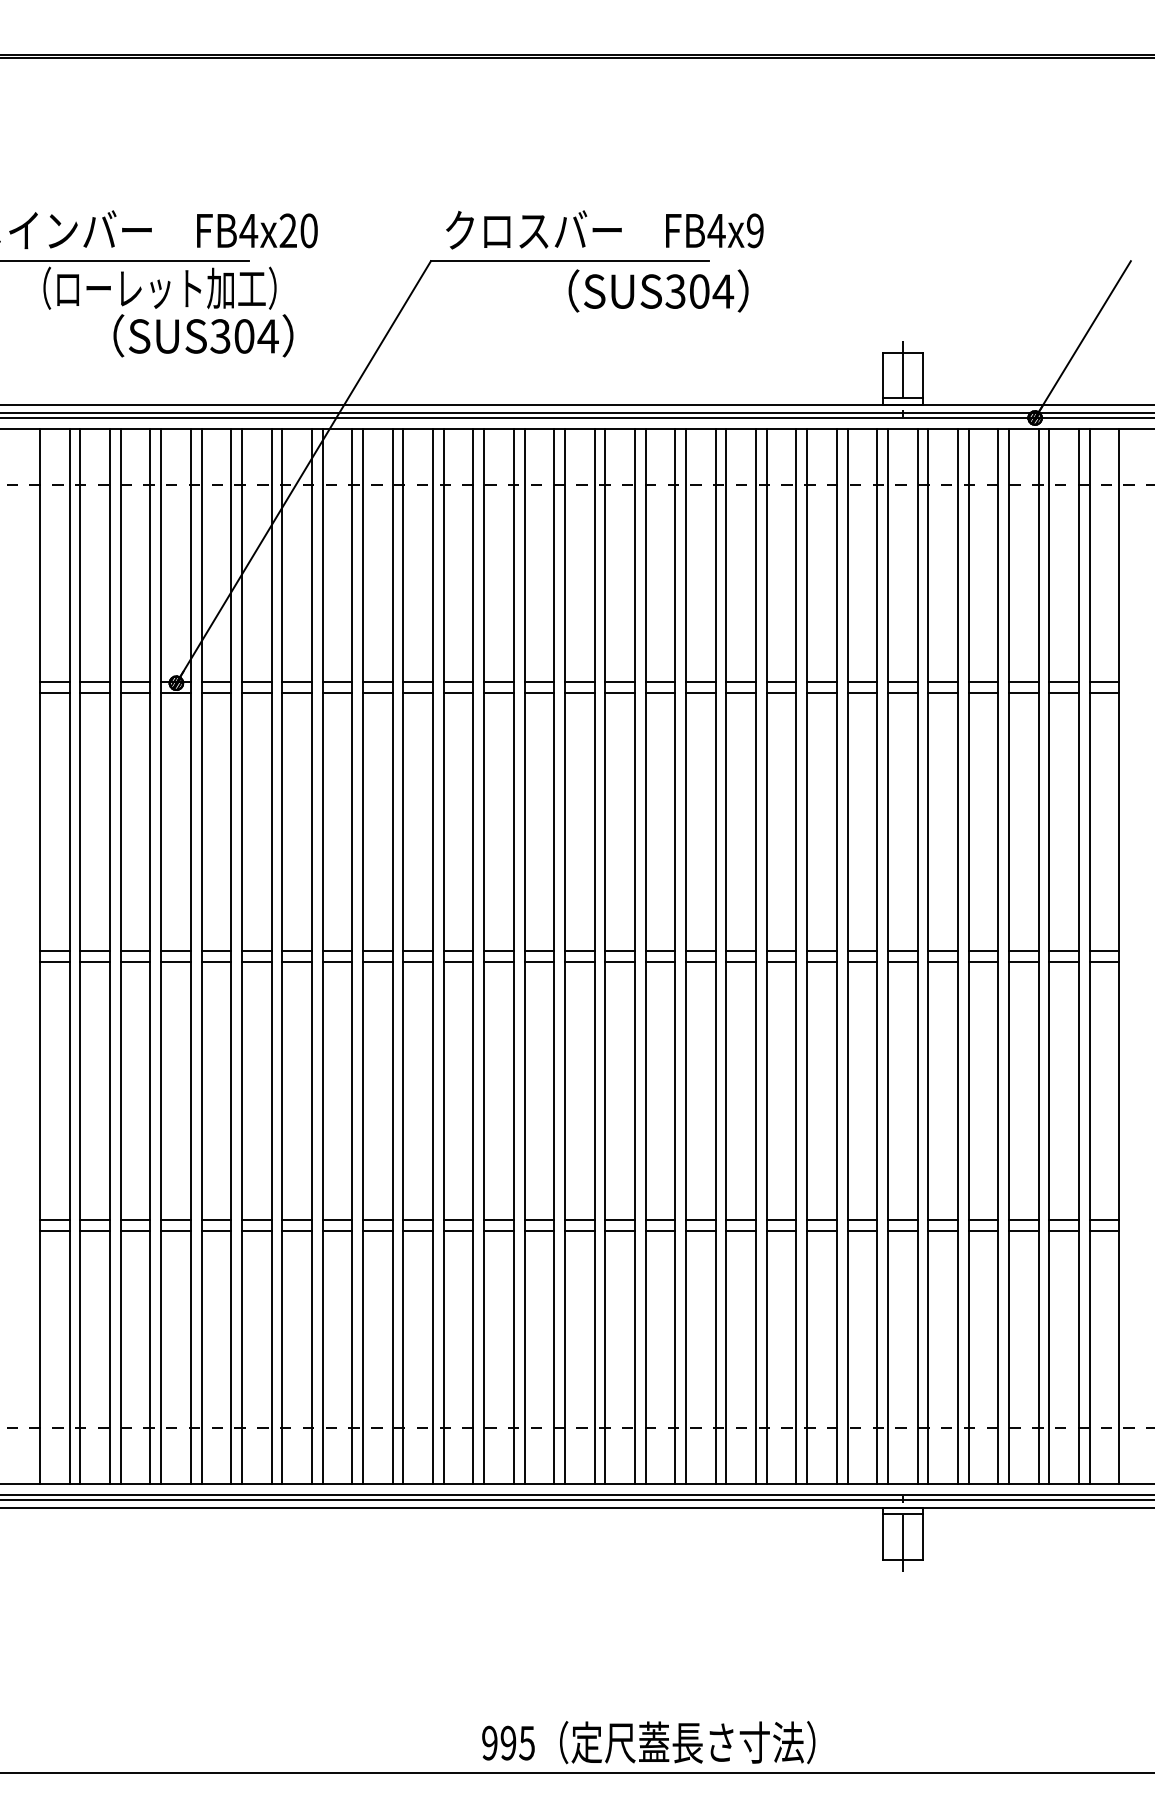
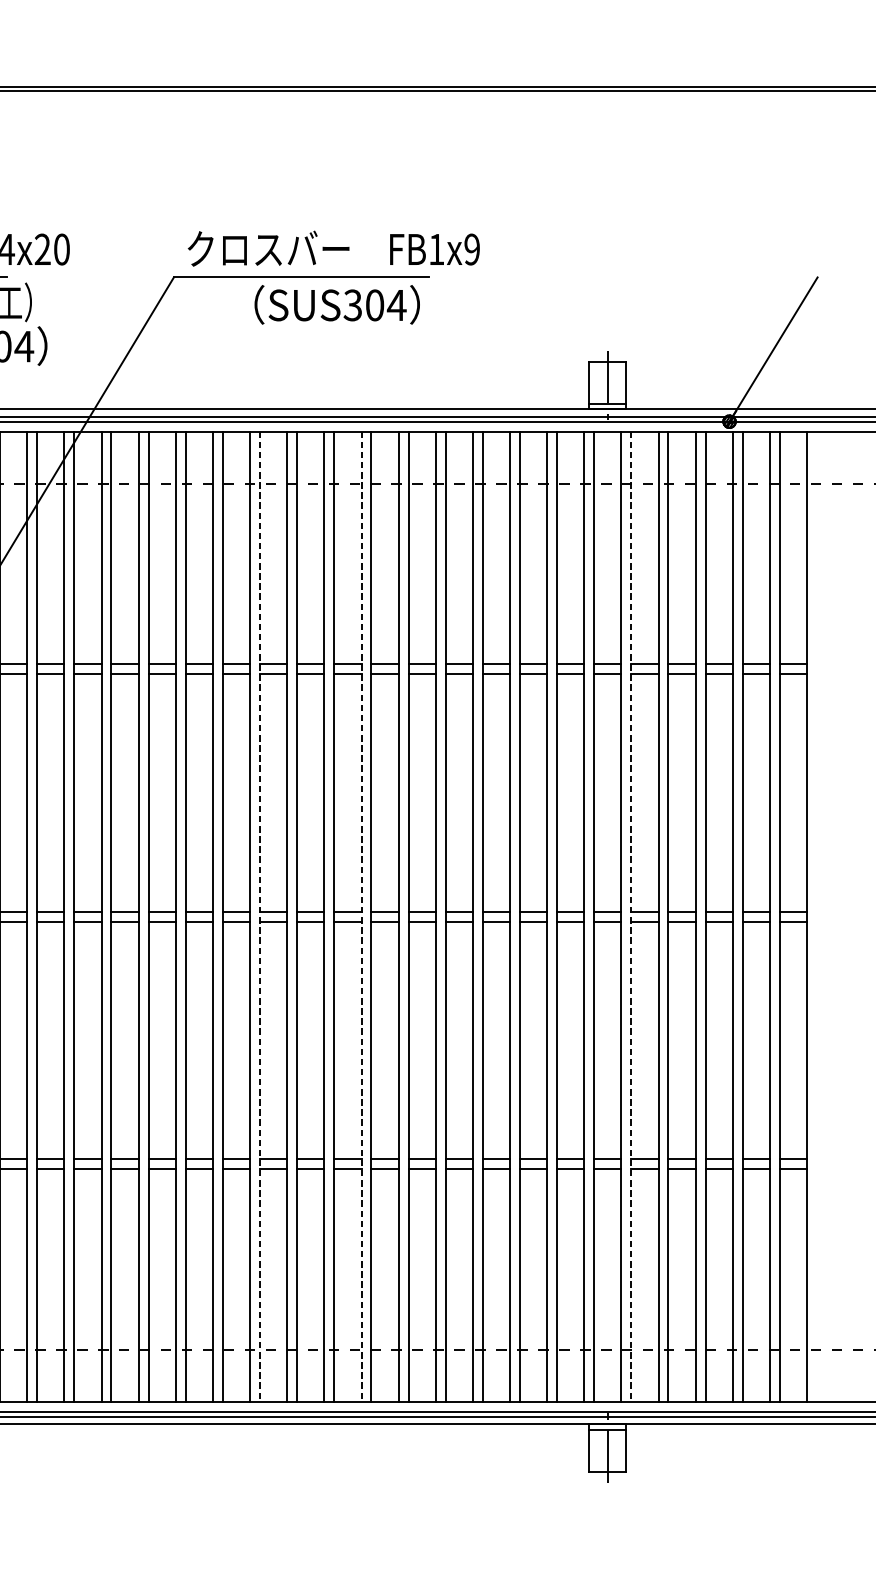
text: (716, 230) -> (436, 249), FB4x9 -> FB1x9
text: (658, 290) -> (337, 304), moved
line: (524, 956) -> (259, 916), solid -> dashed
line: (634, 956) -> (361, 916), solid -> dashed
line: (928, 956) -> (631, 916), solid -> dashed

